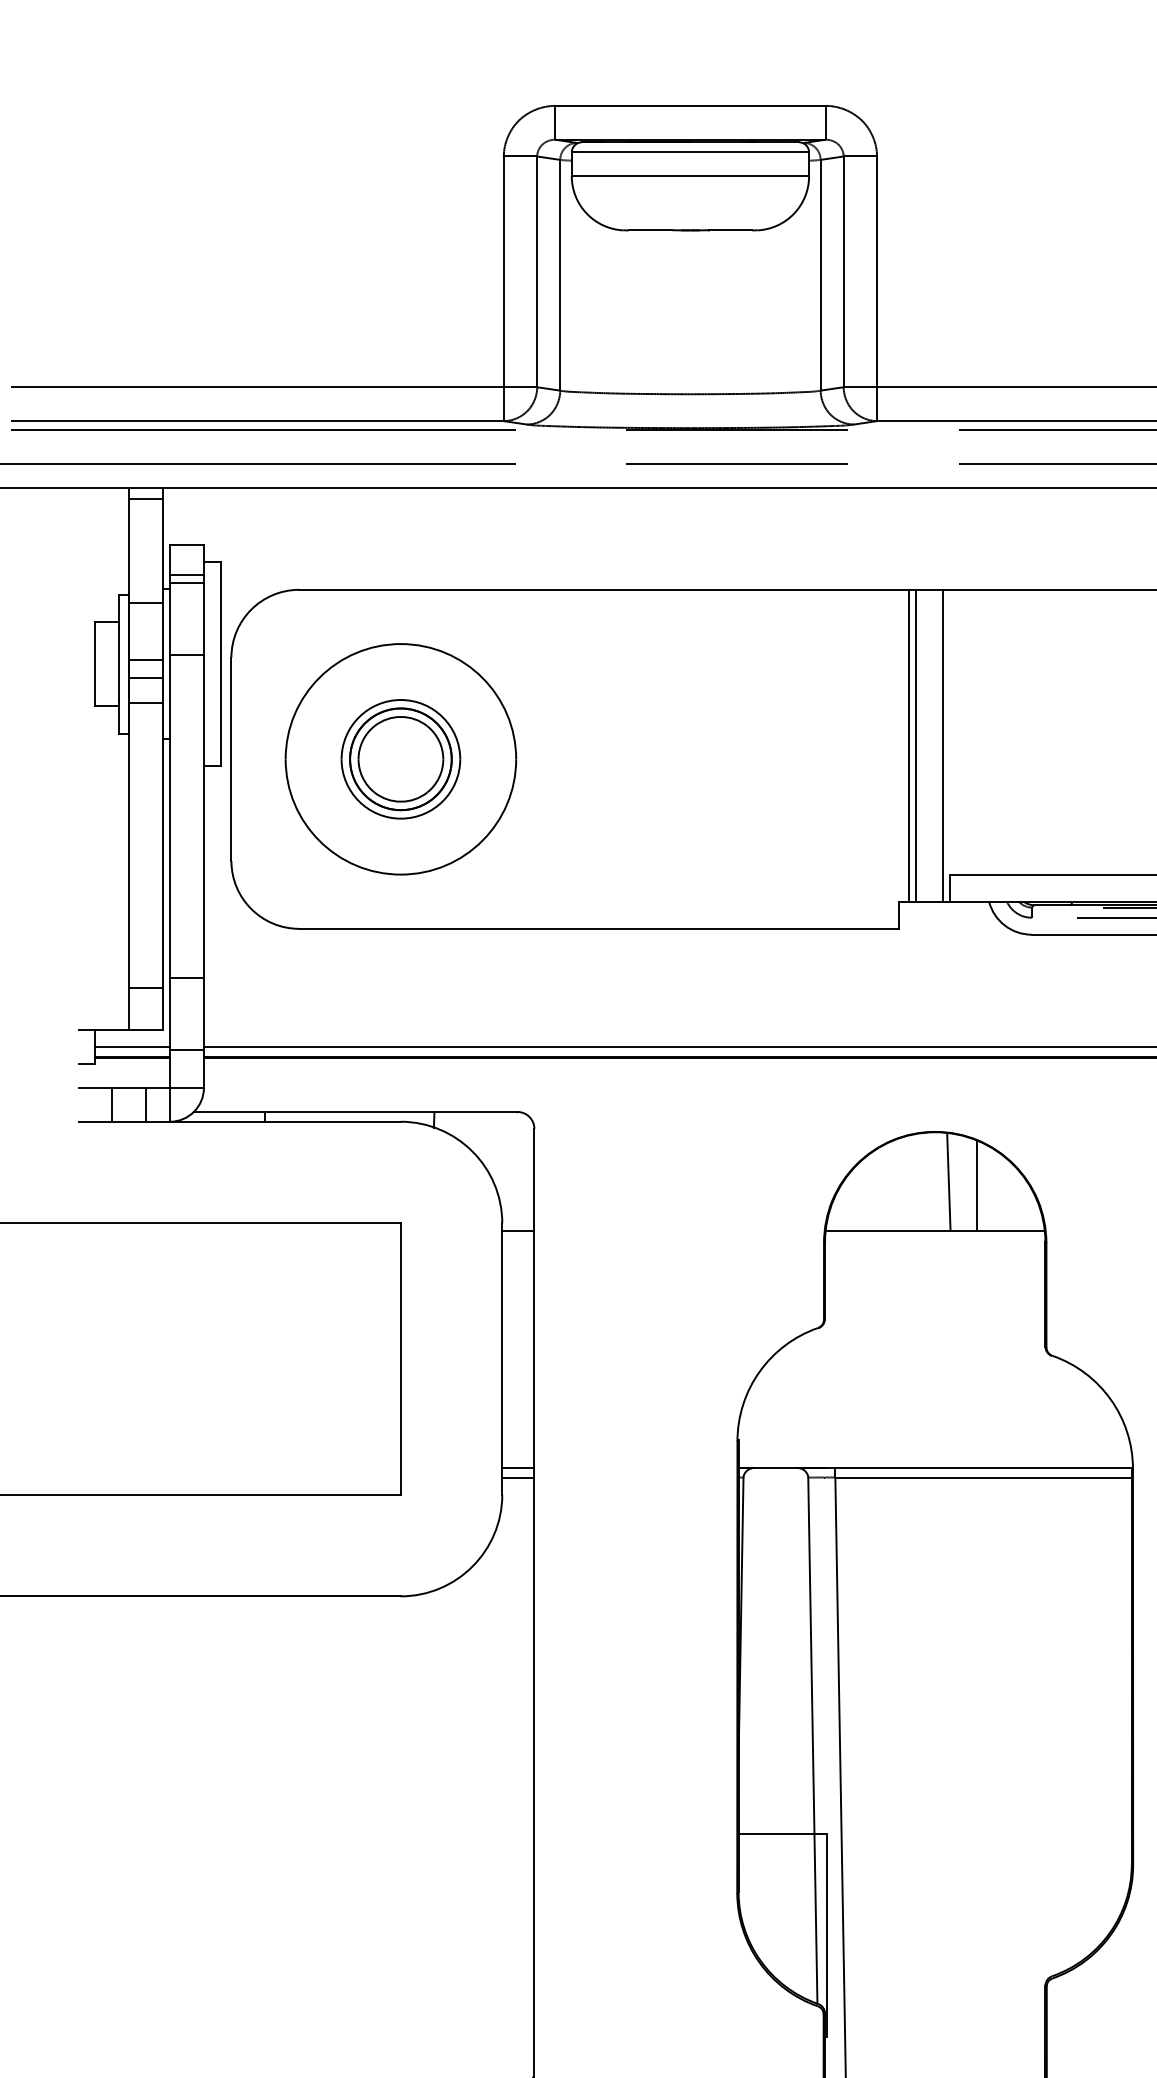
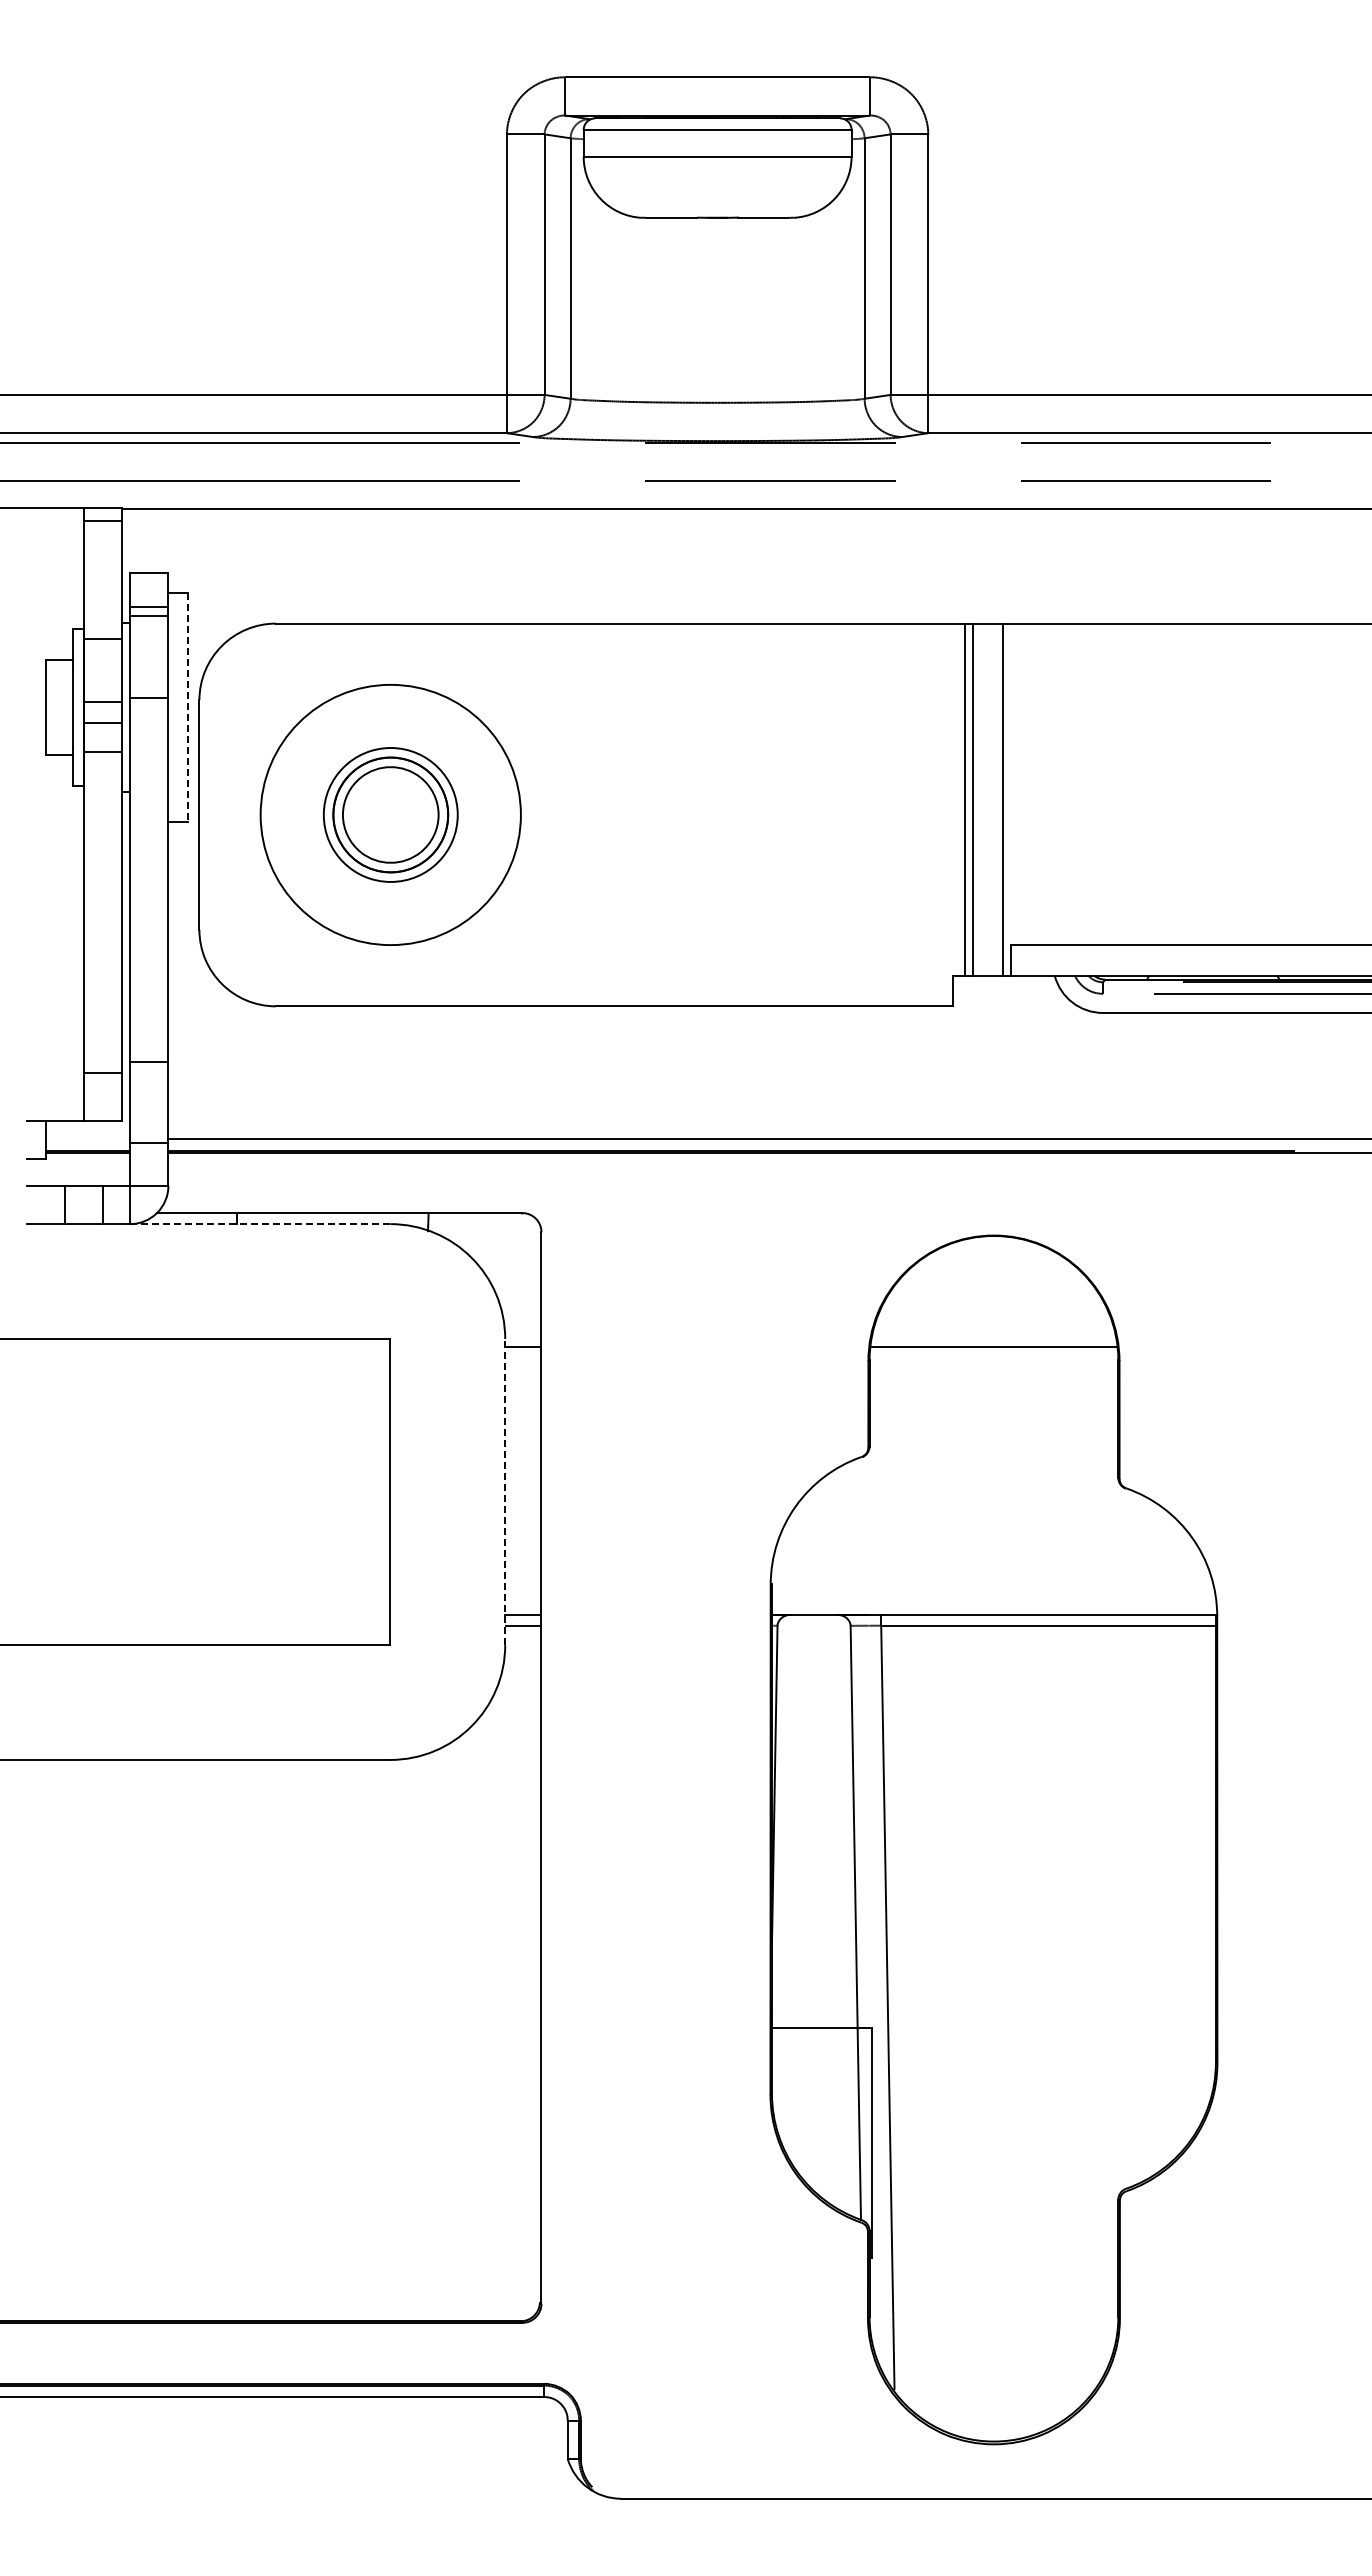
line: (220, 664) -> (187, 707), solid -> dashed
line: (132, 1046) -> (87, 1139), removed
line: (284, 1122) -> (259, 1224), solid -> dashed
line: (948, 1181) -> (1009, 1291), removed
line: (977, 1185) -> (1041, 1296), removed
line: (502, 1358) -> (505, 1491), solid -> dashed

